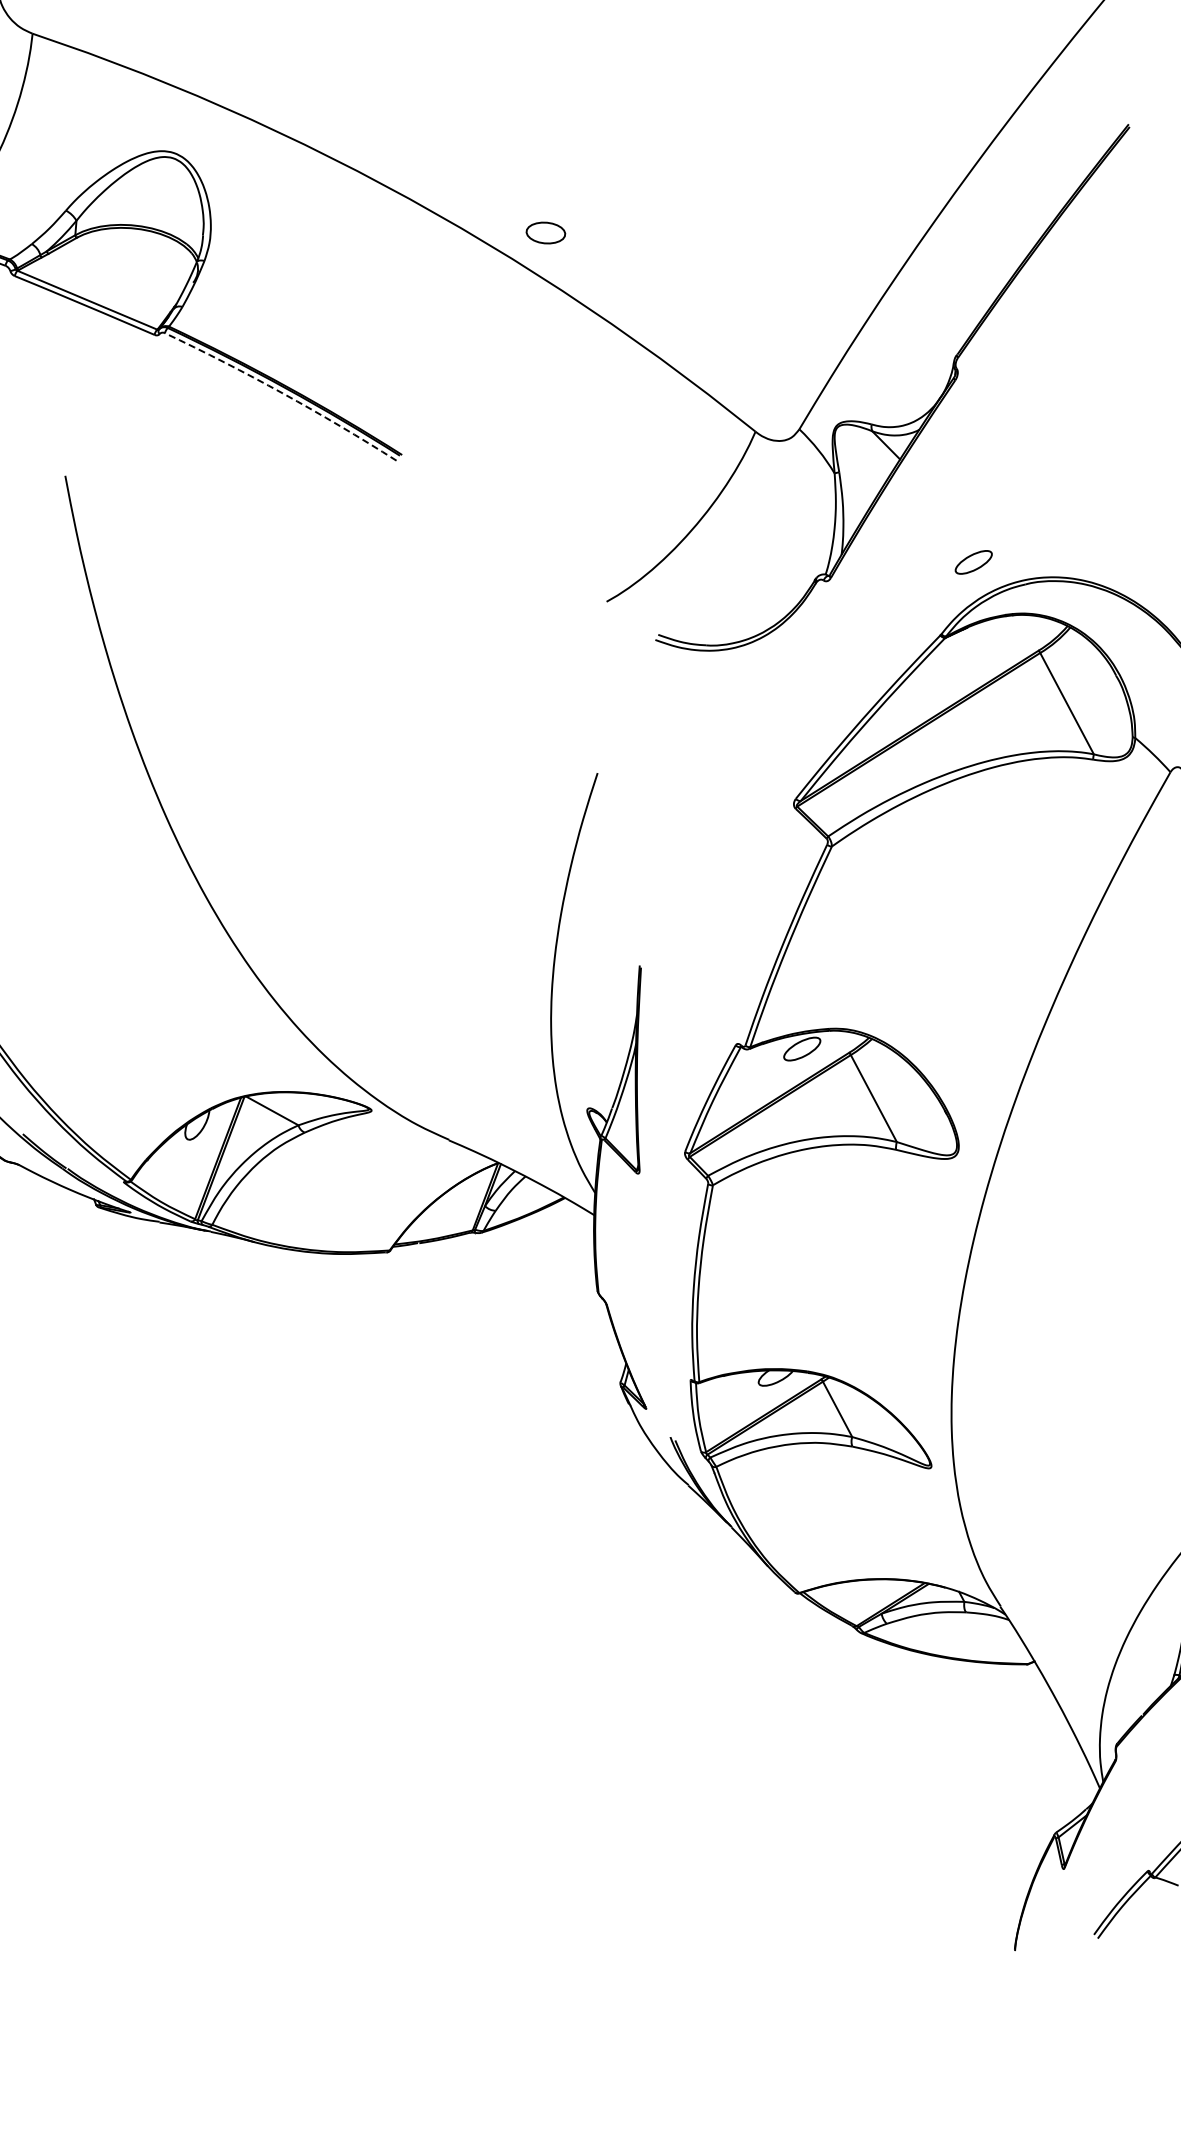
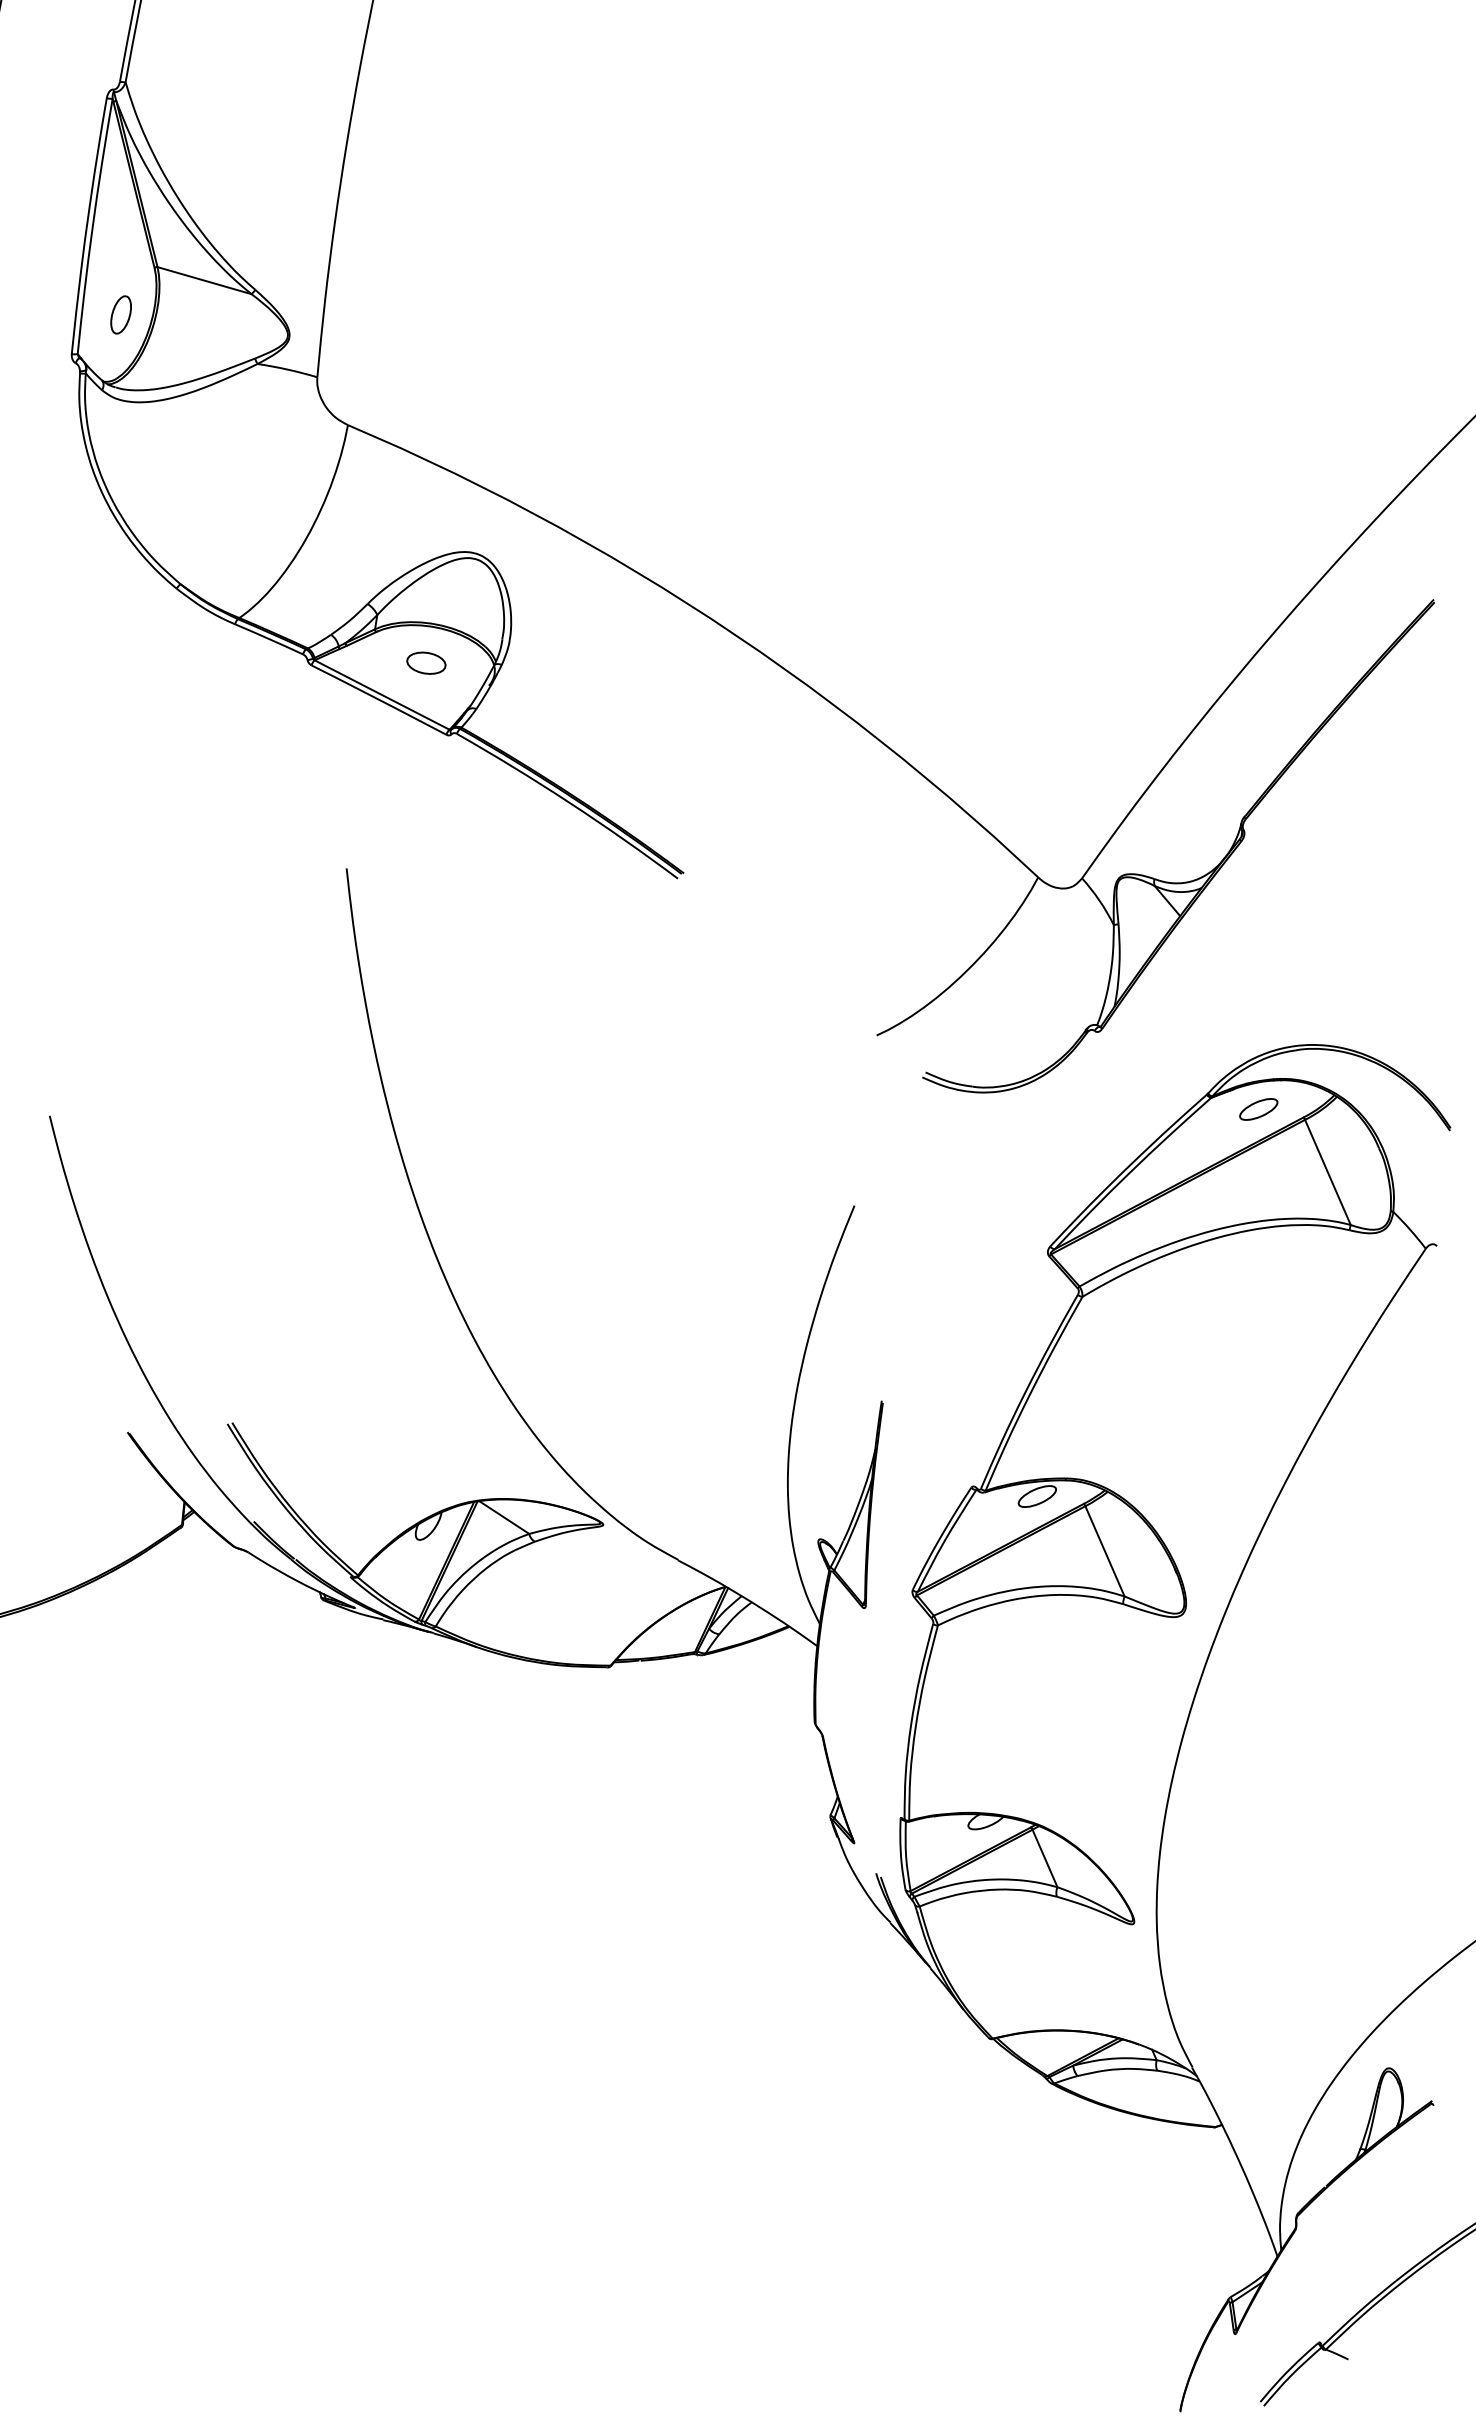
part: (545, 232) -> (426, 662), moved
arc: (282, 392) -> (569, 802), dashed -> solid
part: (973, 562) -> (1258, 1109), moved

